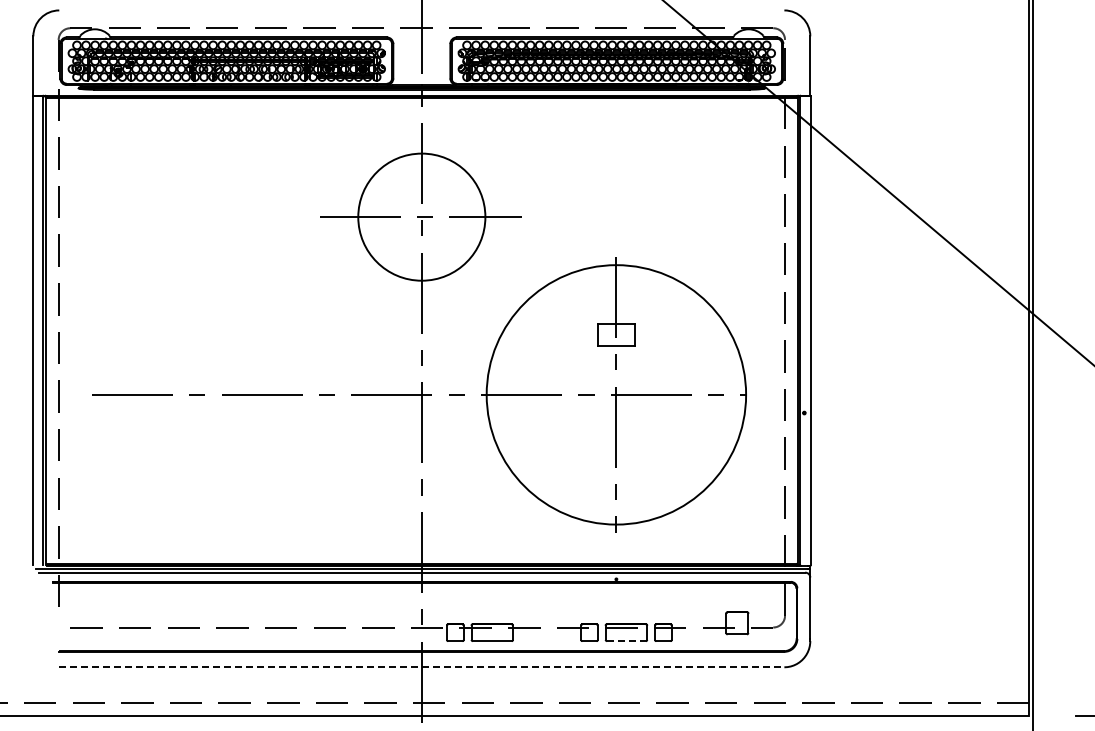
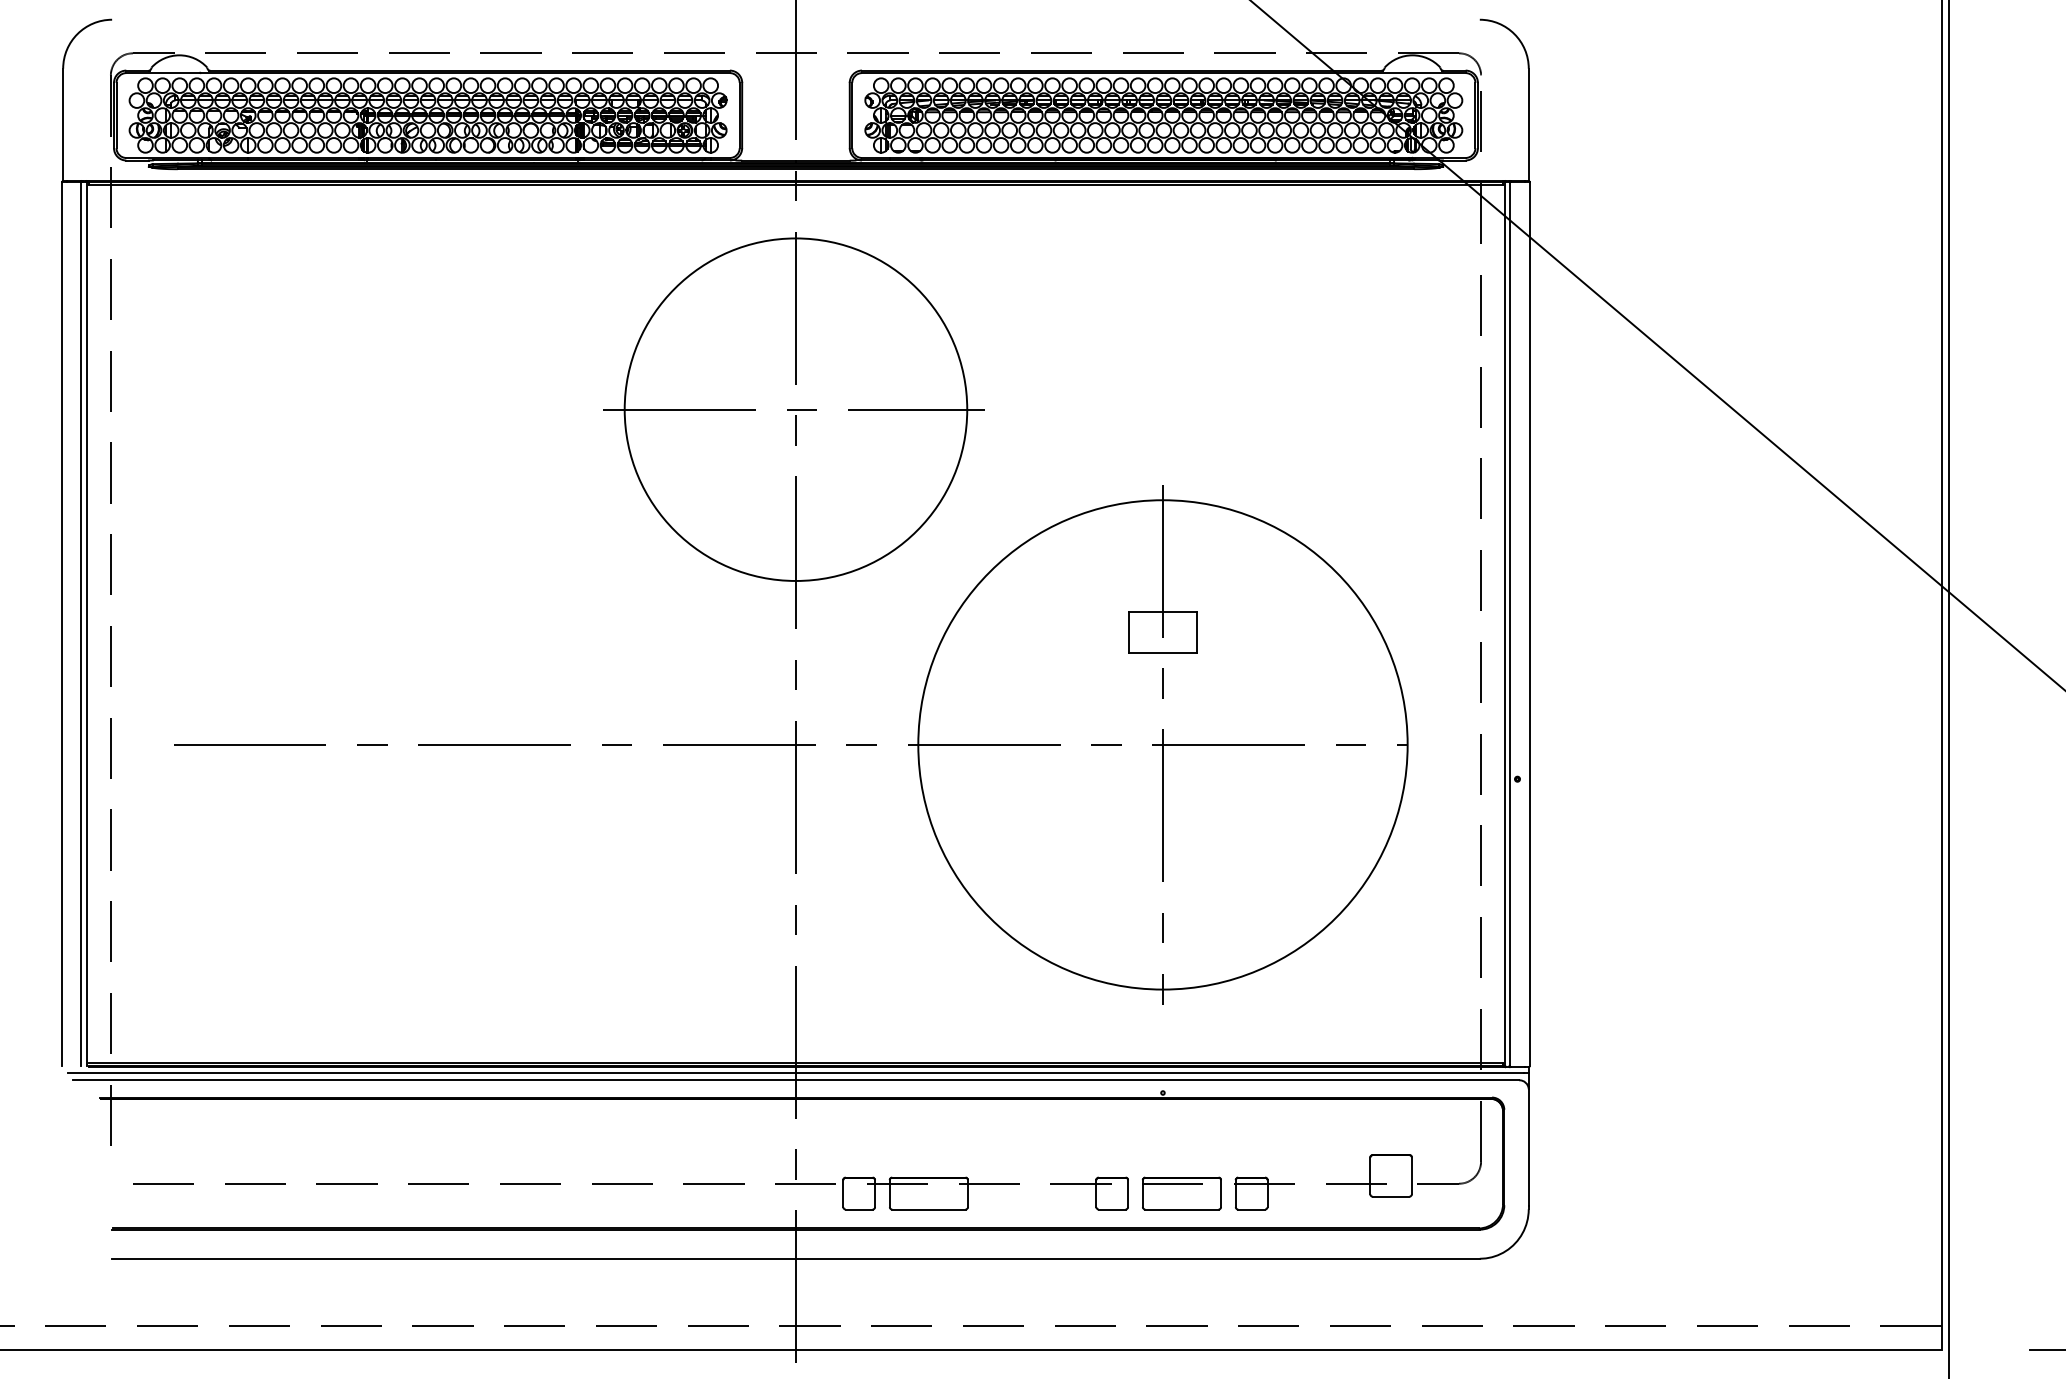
circle: (421, 216) -> (795, 408), size x1.43
line: (626, 641) -> (1182, 1210), dashed -> solid
line: (421, 667) -> (795, 1259), dashed -> solid

